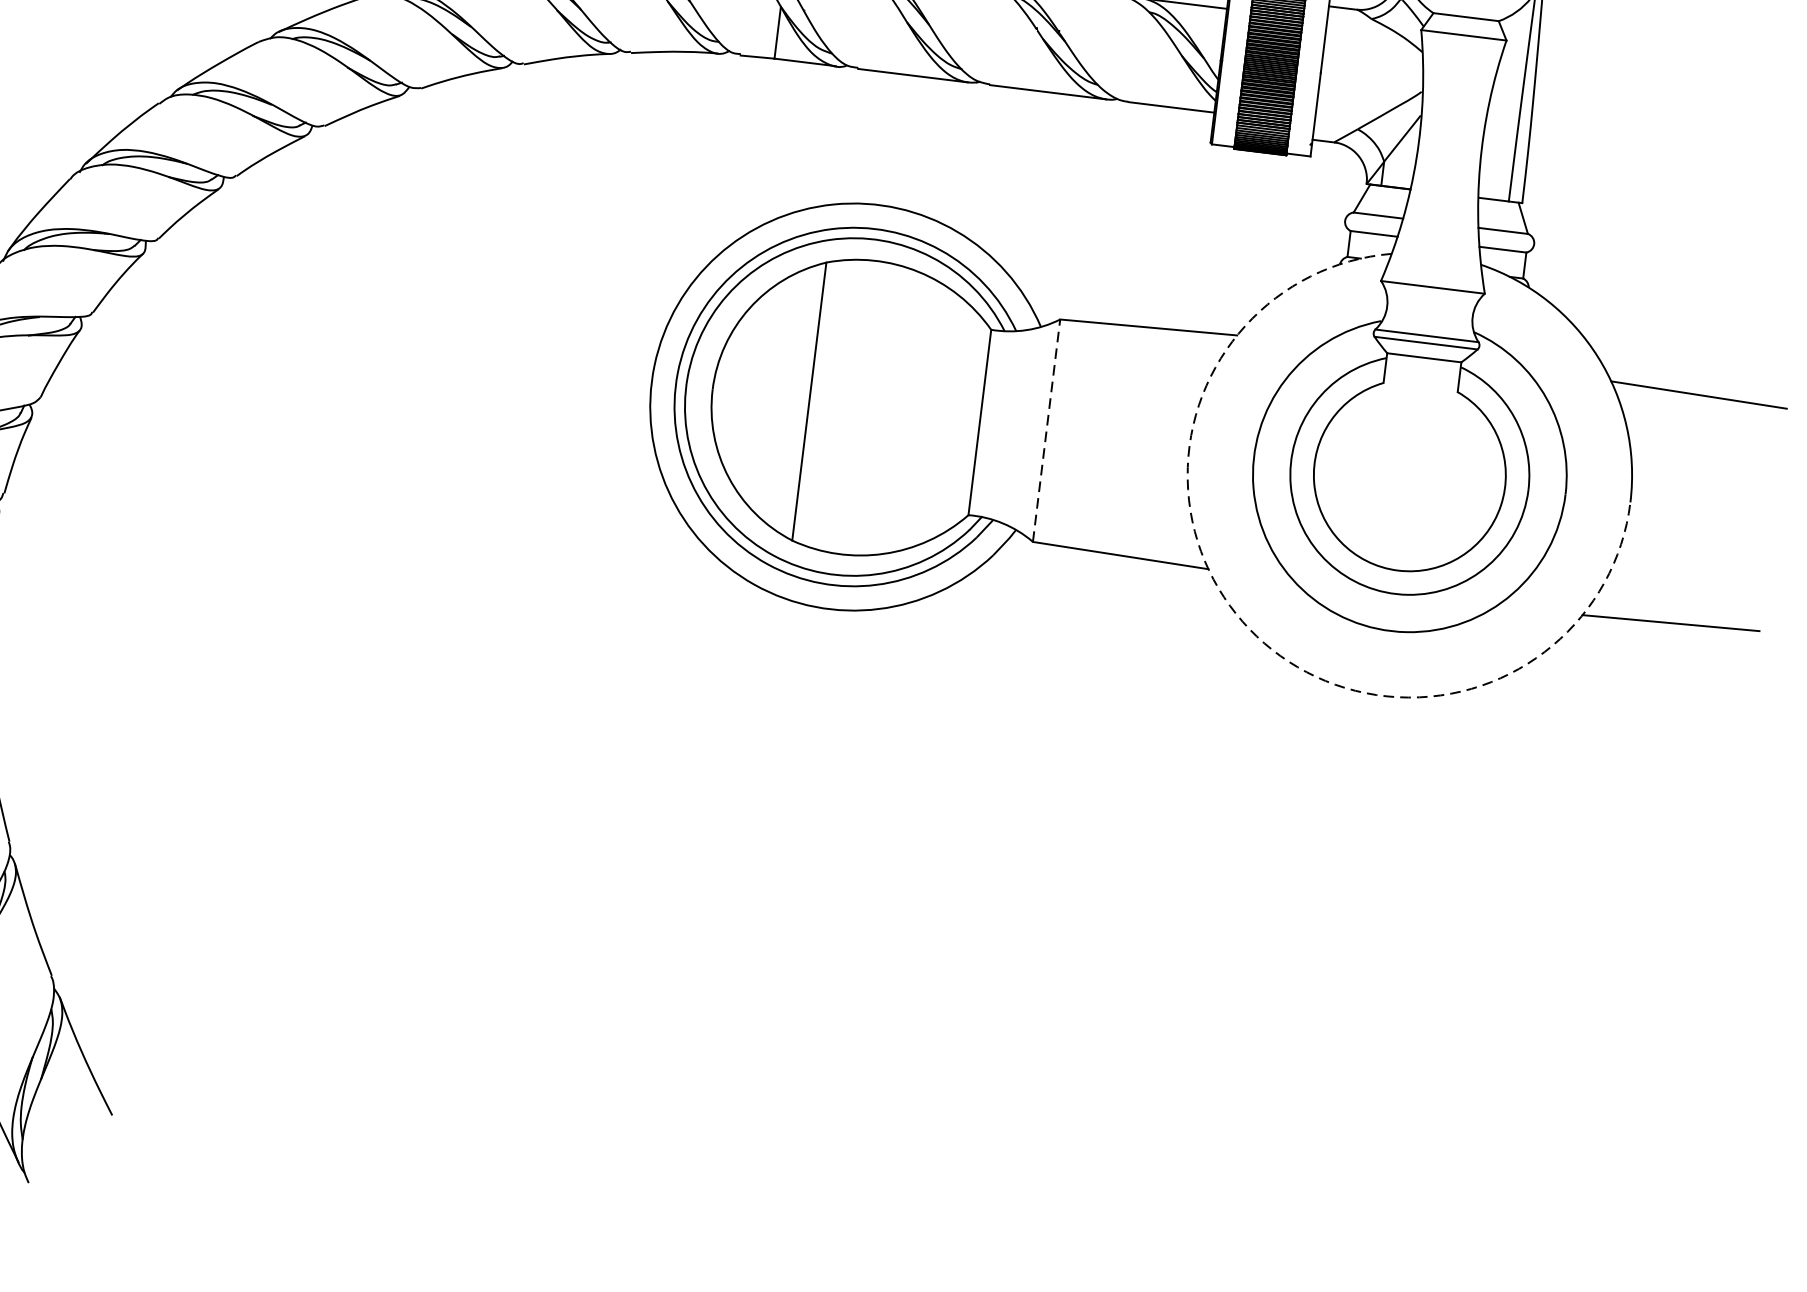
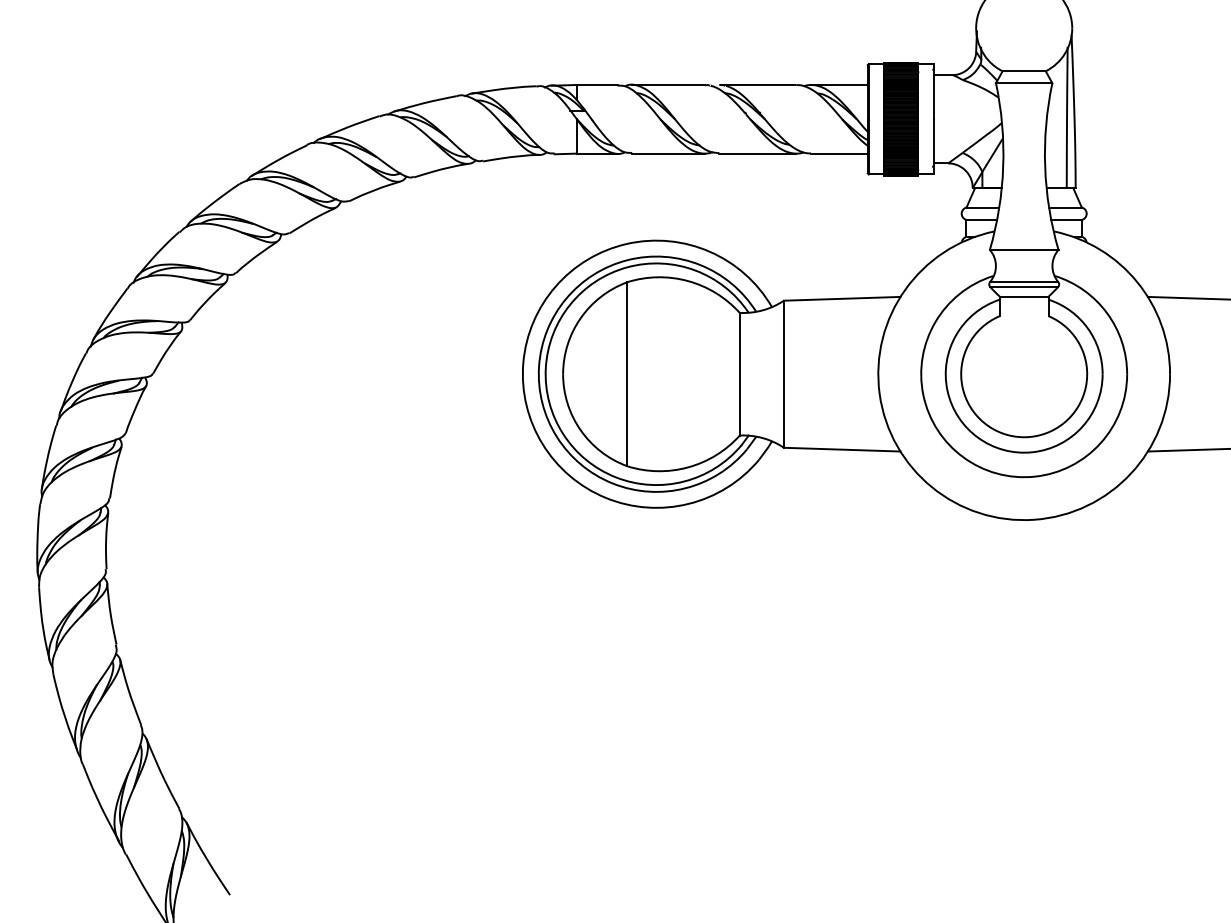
line: (1045, 431) -> (783, 374), dashed -> solid
arc: (1250, 629) -> (932, 487), dashed -> solid

